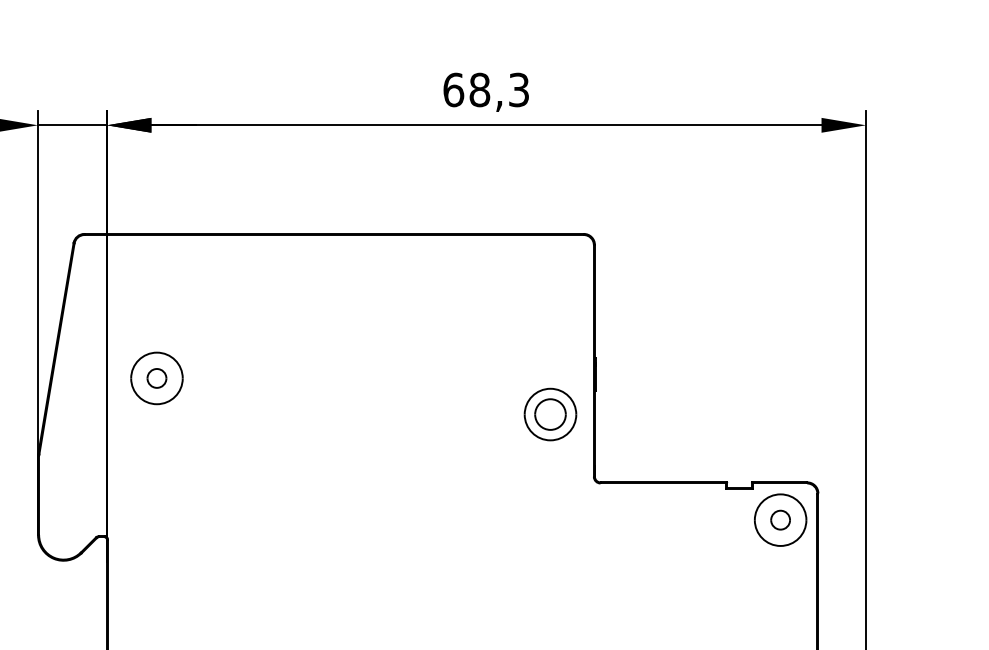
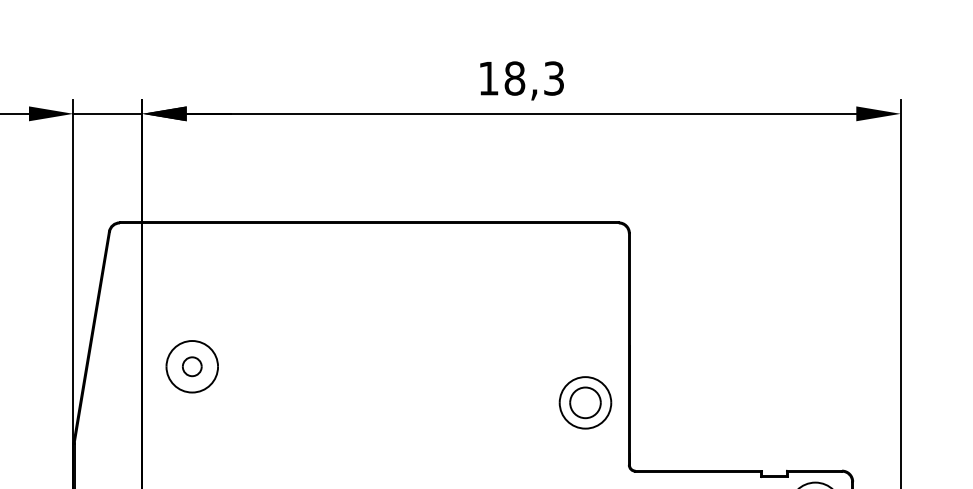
text: (453, 89) -> (488, 78), 68,3 -> 18,3

